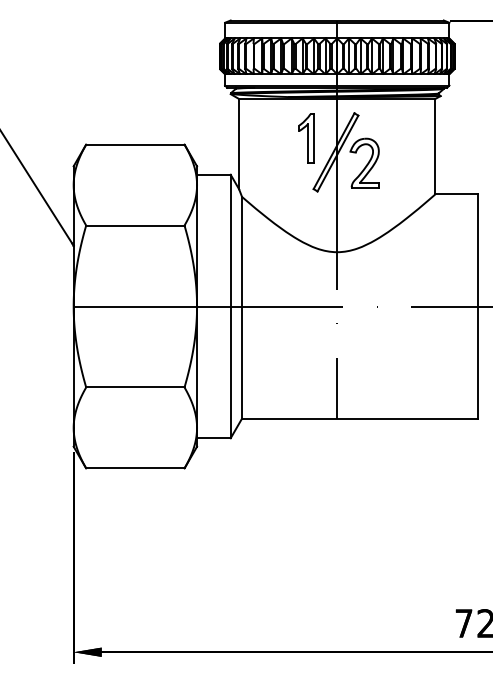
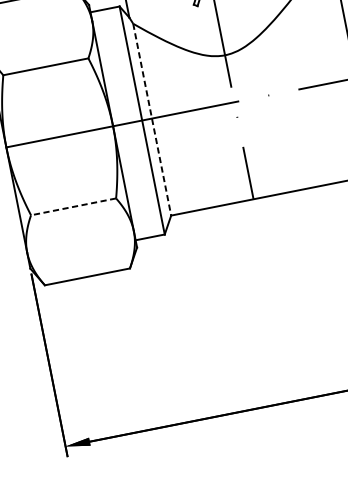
line: (242, 307) -> (152, 119), solid -> dashed
line: (134, 387) -> (72, 207), solid -> dashed

